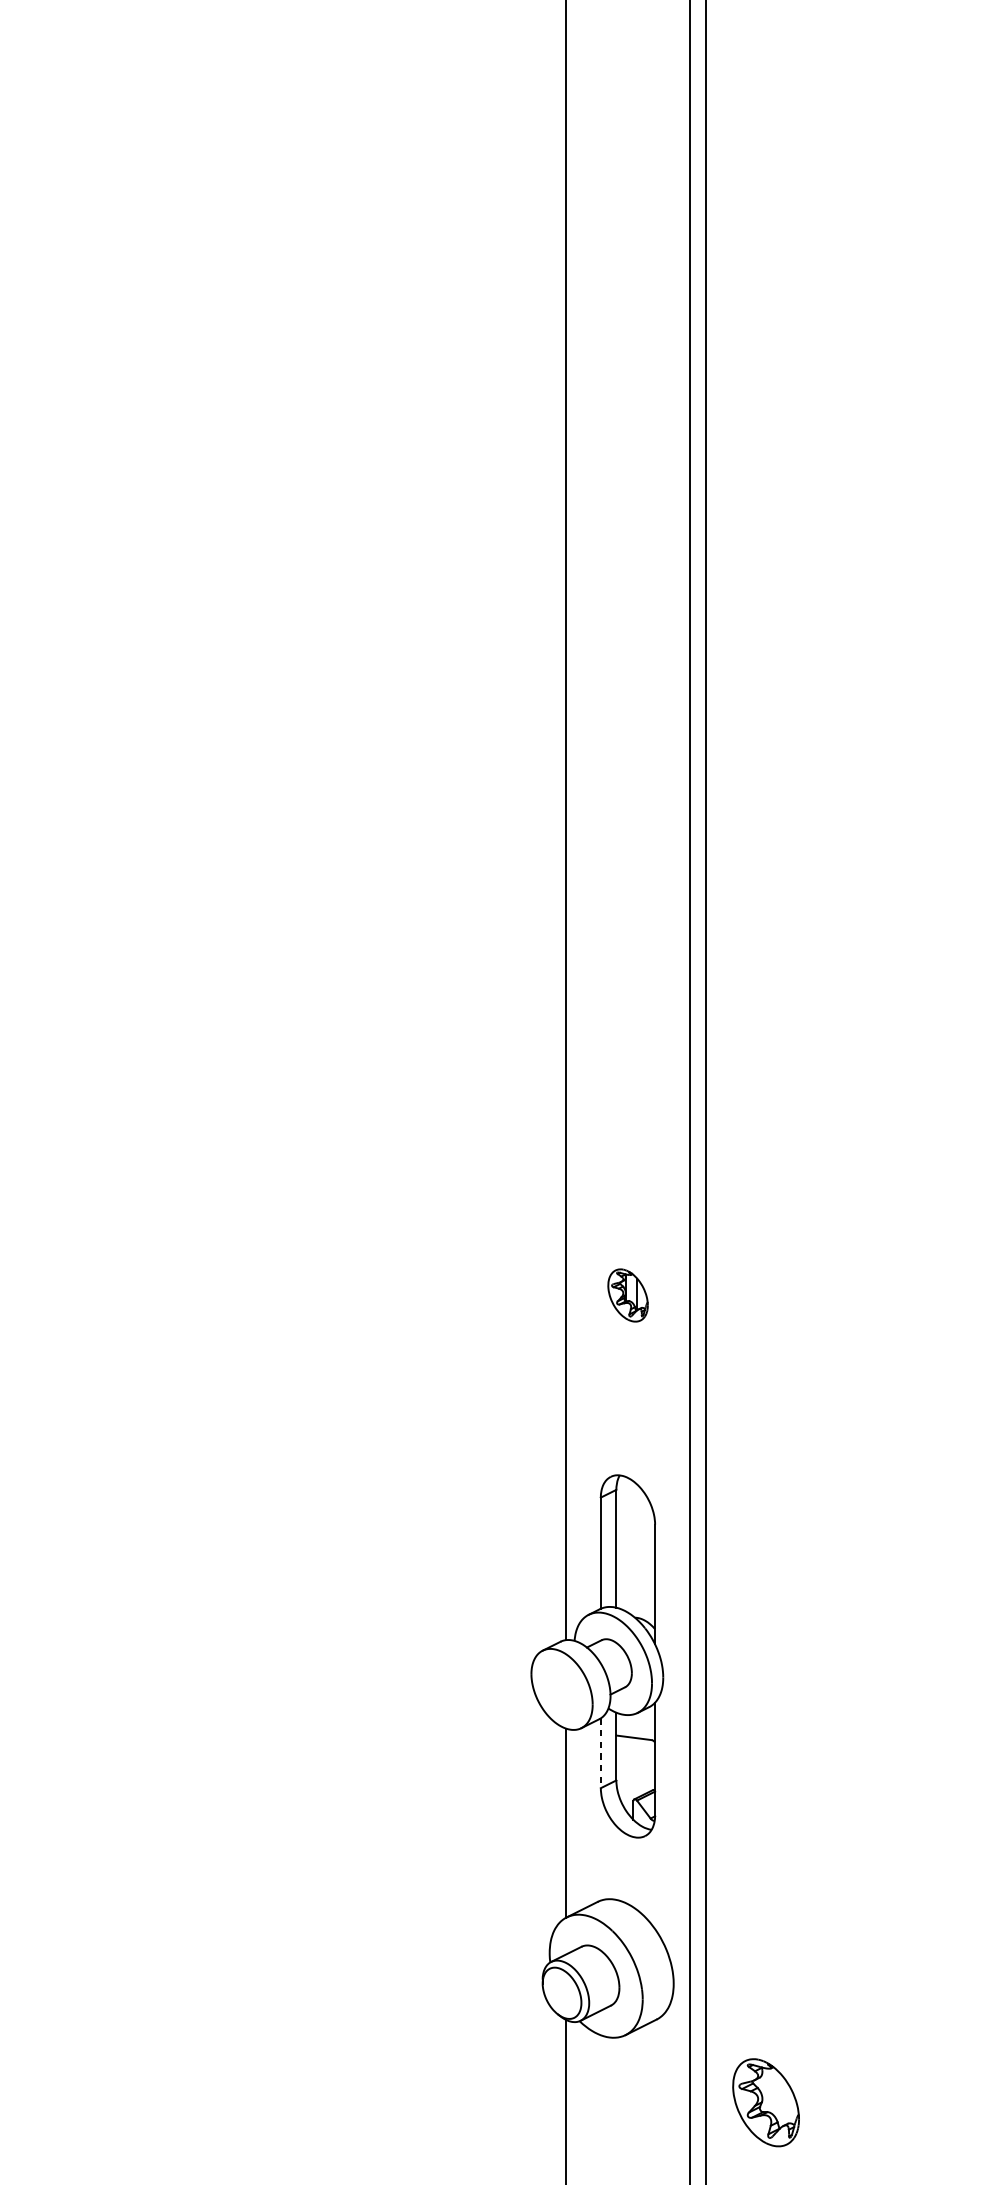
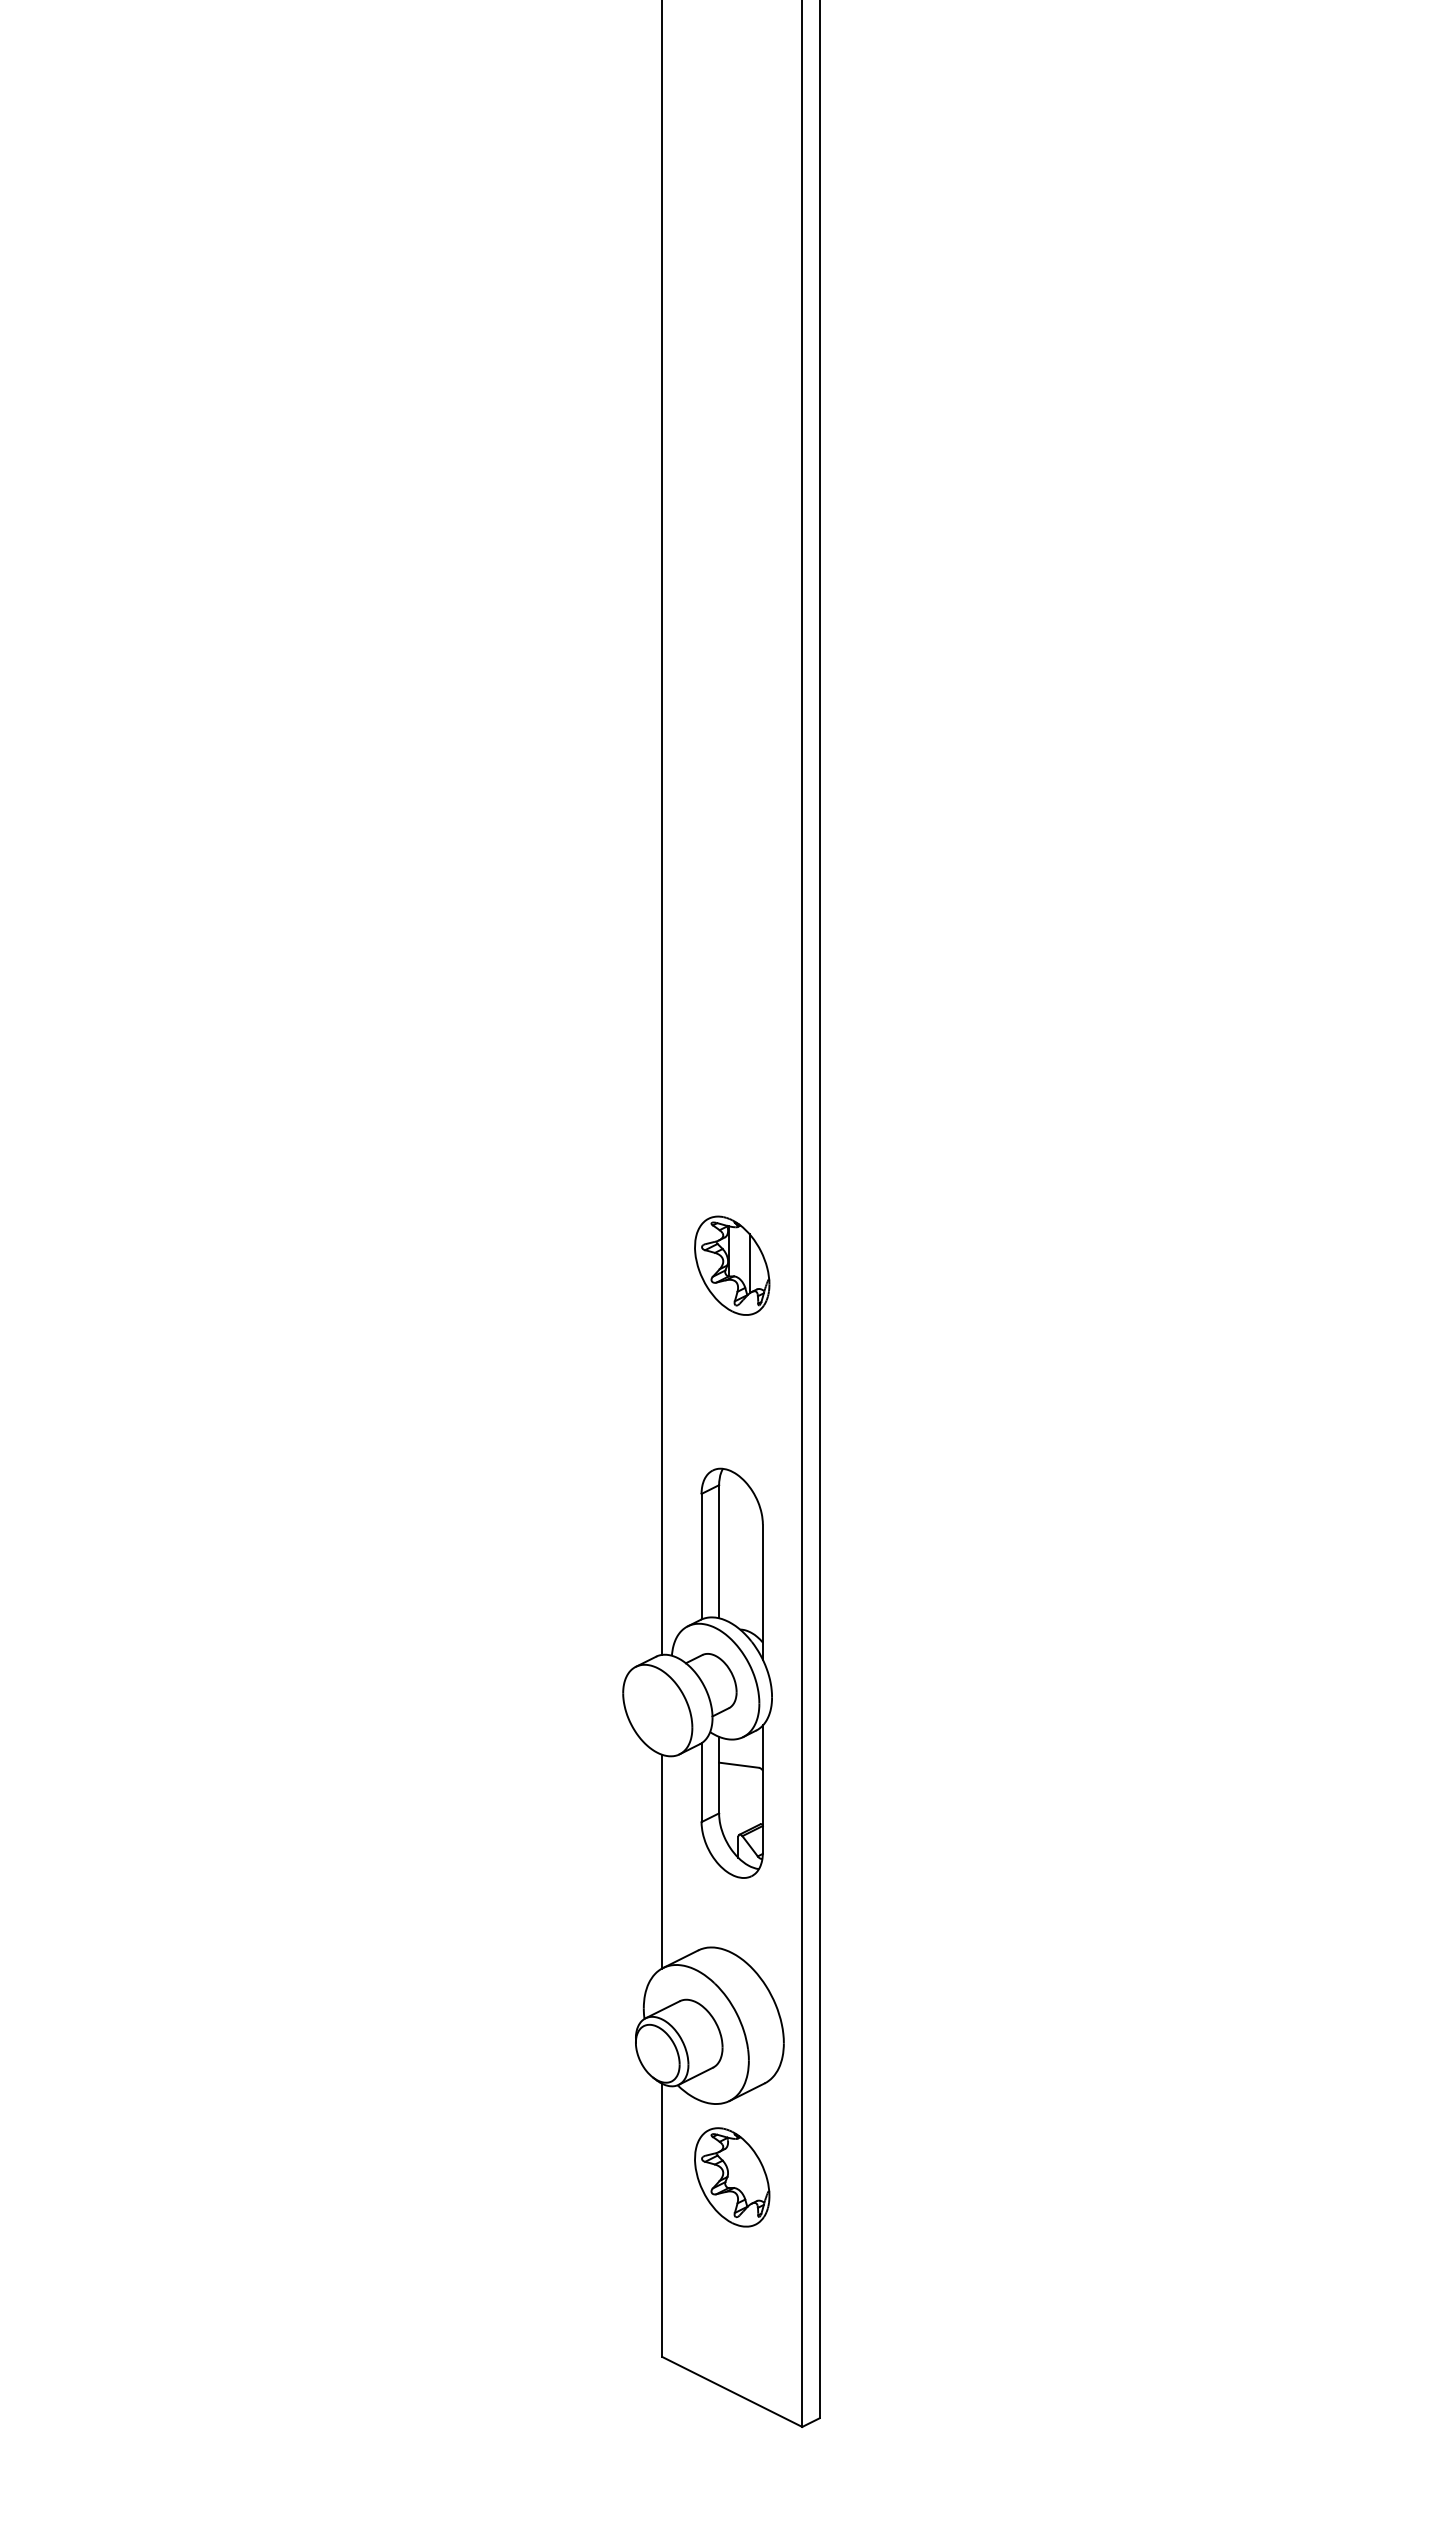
part: (628, 1295) -> (732, 1265), size x1.67
line: (600, 1754) -> (701, 1783), dashed -> solid
part: (766, 2102) -> (732, 2177), moved

